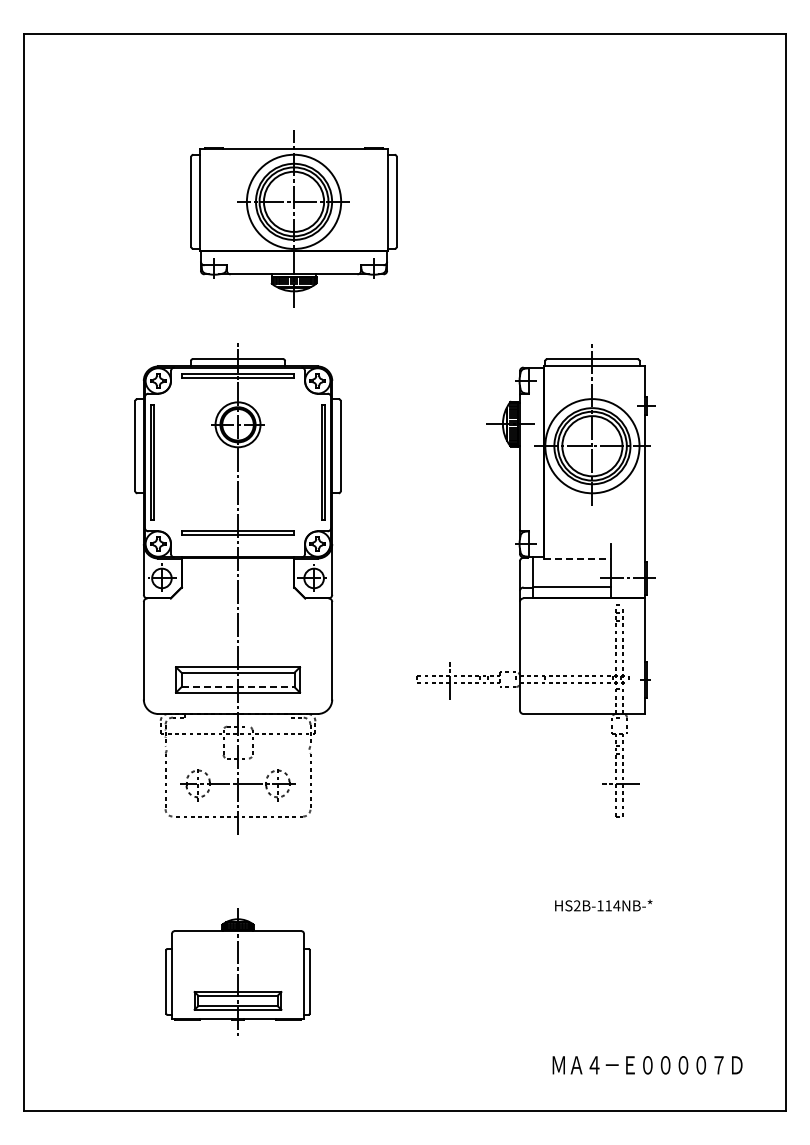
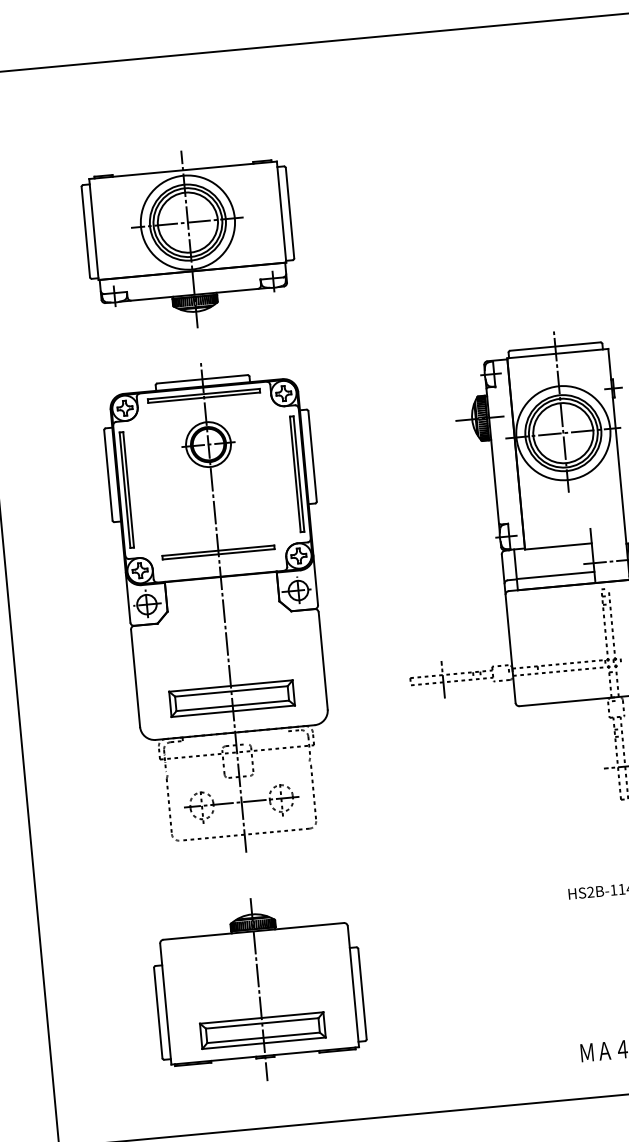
part: (293, 218) -> (188, 239), moved
line: (577, 558) -> (558, 546), dashed -> solid
line: (238, 687) -> (233, 706), dashed -> solid
part: (237, 971) -> (258, 989), size x1.43

